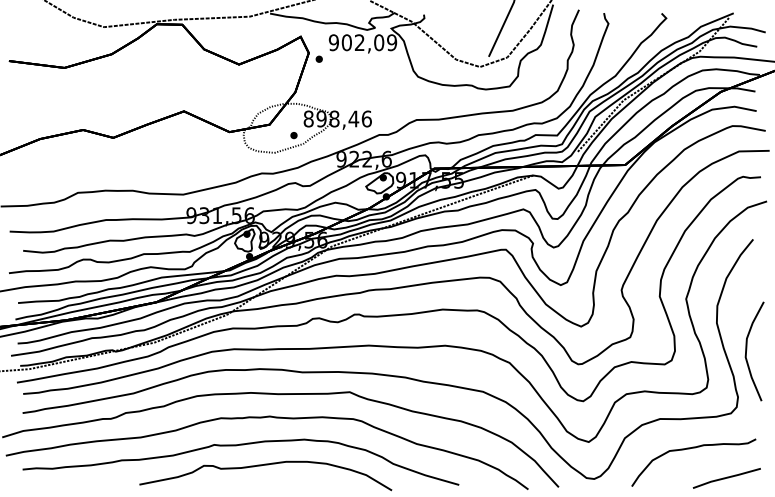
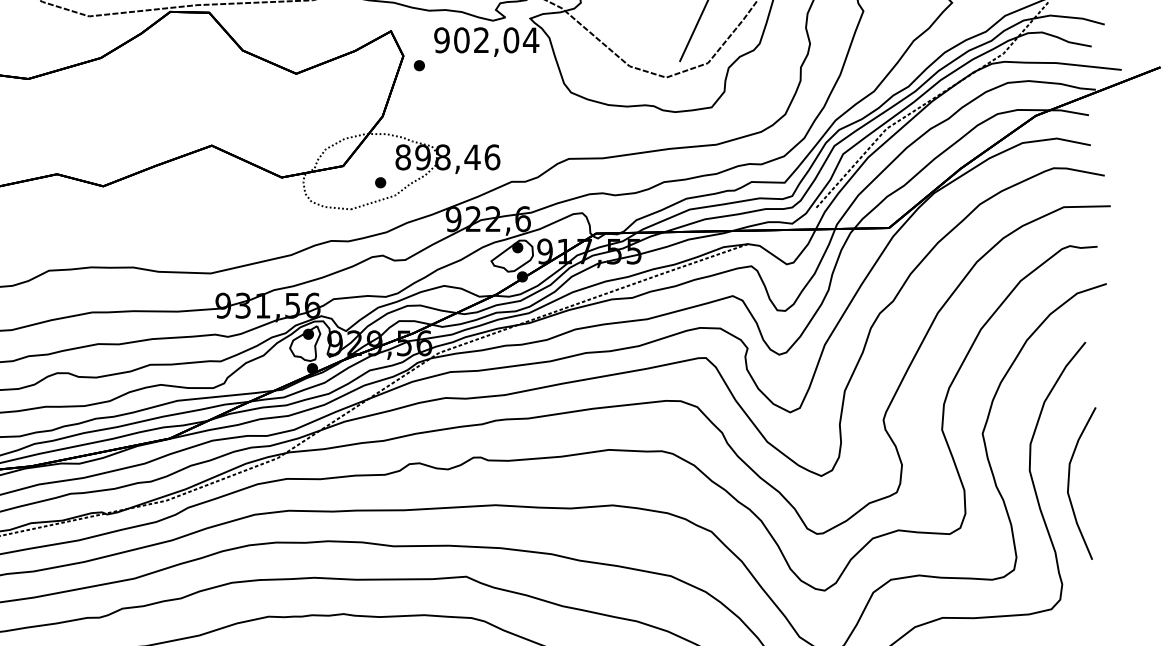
text: (391, 42) -> (530, 39), 902,09 -> 902,04
curve: (747, 349) -> (1070, 480), moved

